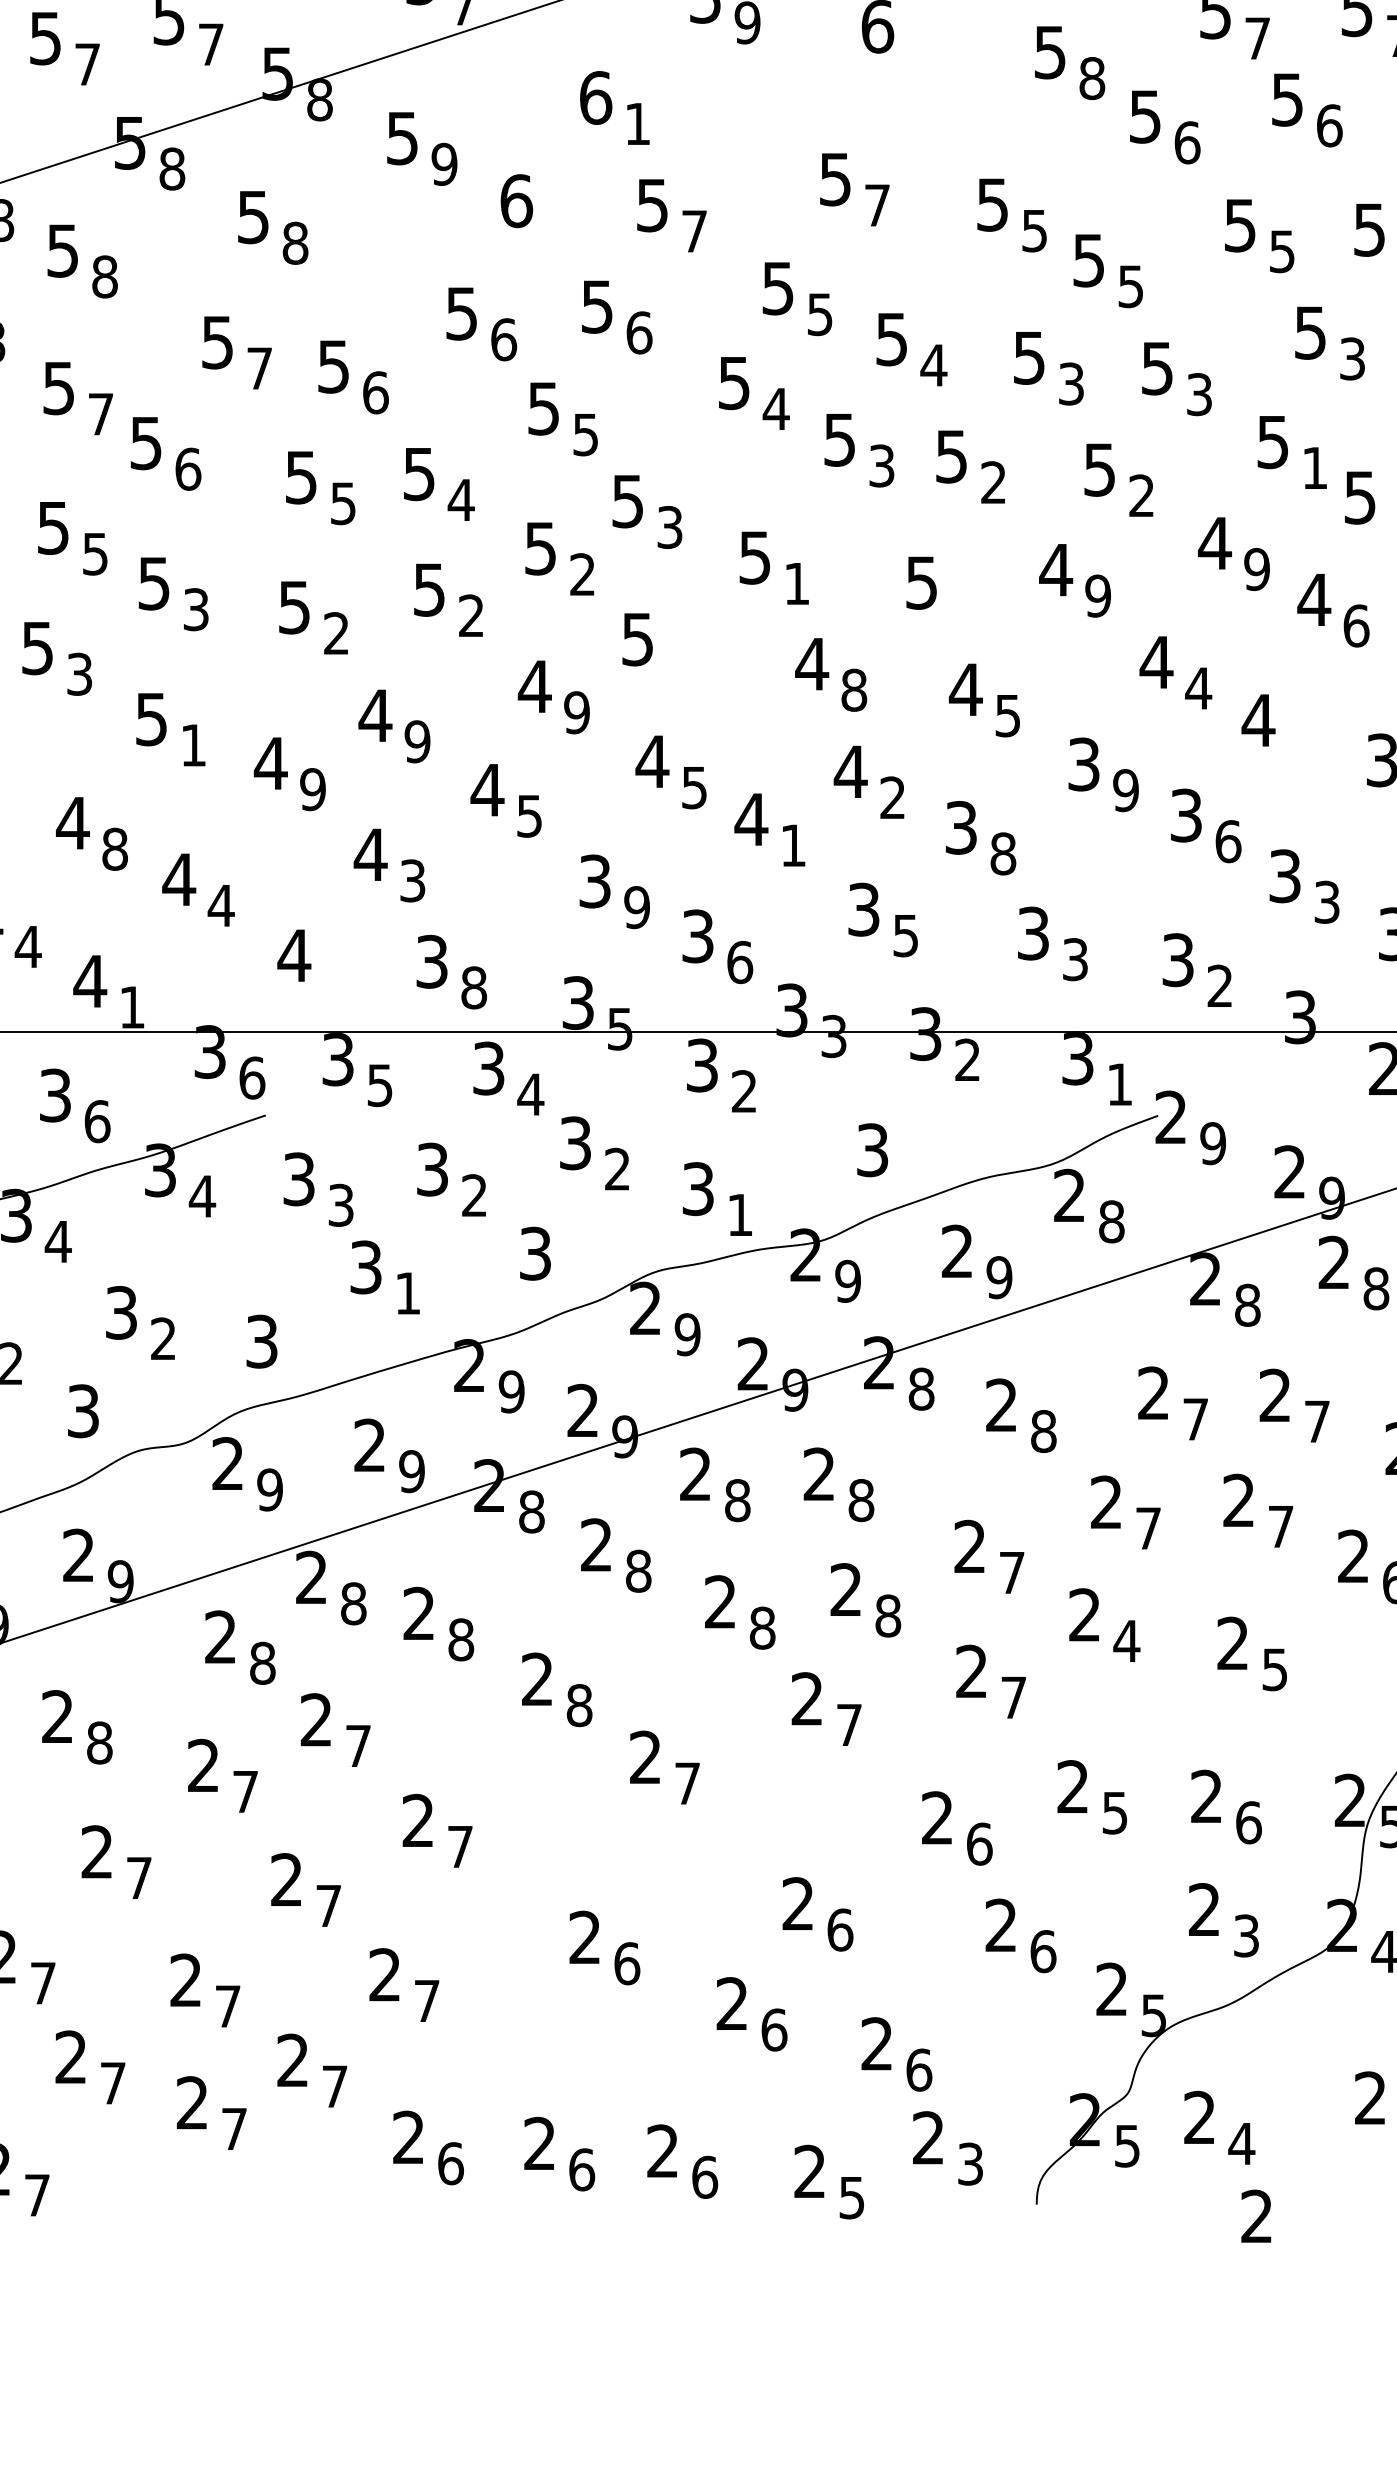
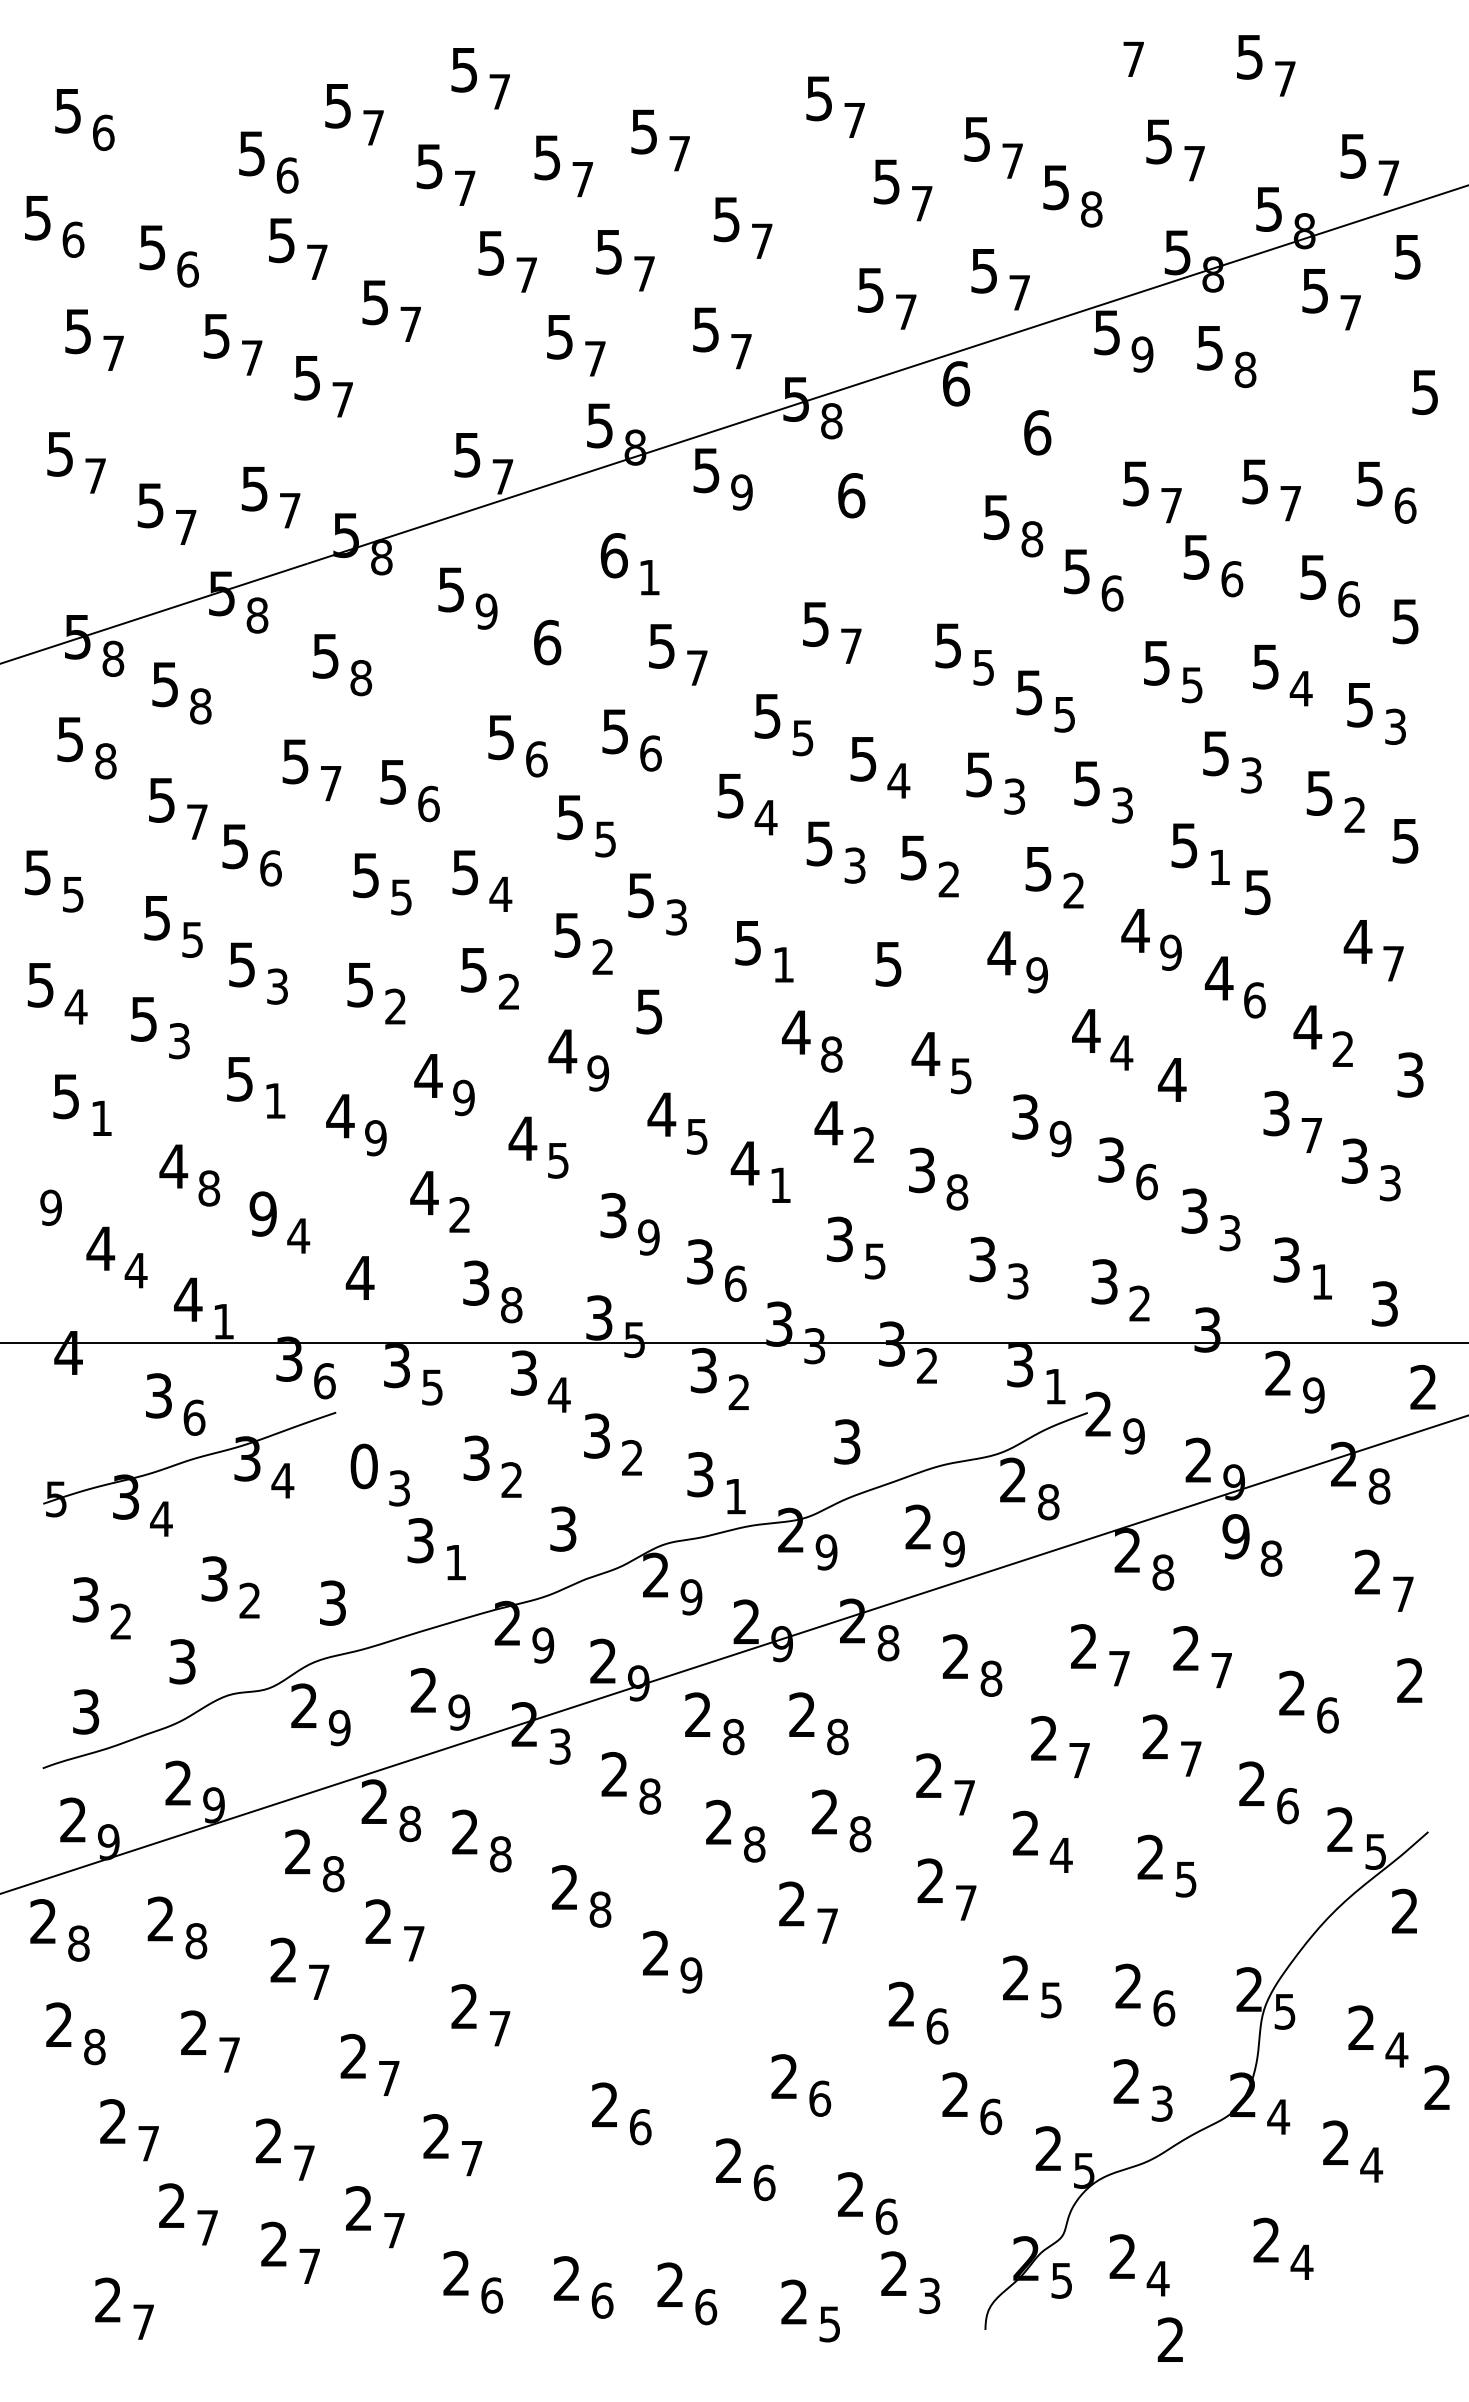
text: (178, 879) -> (262, 1213), 4 -> 9
text: (412, 881) -> (459, 1215), 3 -> 2
text: (298, 1179) -> (363, 1466), 3 -> 0
text: (1333, 1262) -> (1235, 1536), 2 -> 9
text: (532, 1511) -> (560, 1746), 8 -> 3
text: (687, 1783) -> (691, 1975), 7 -> 9

